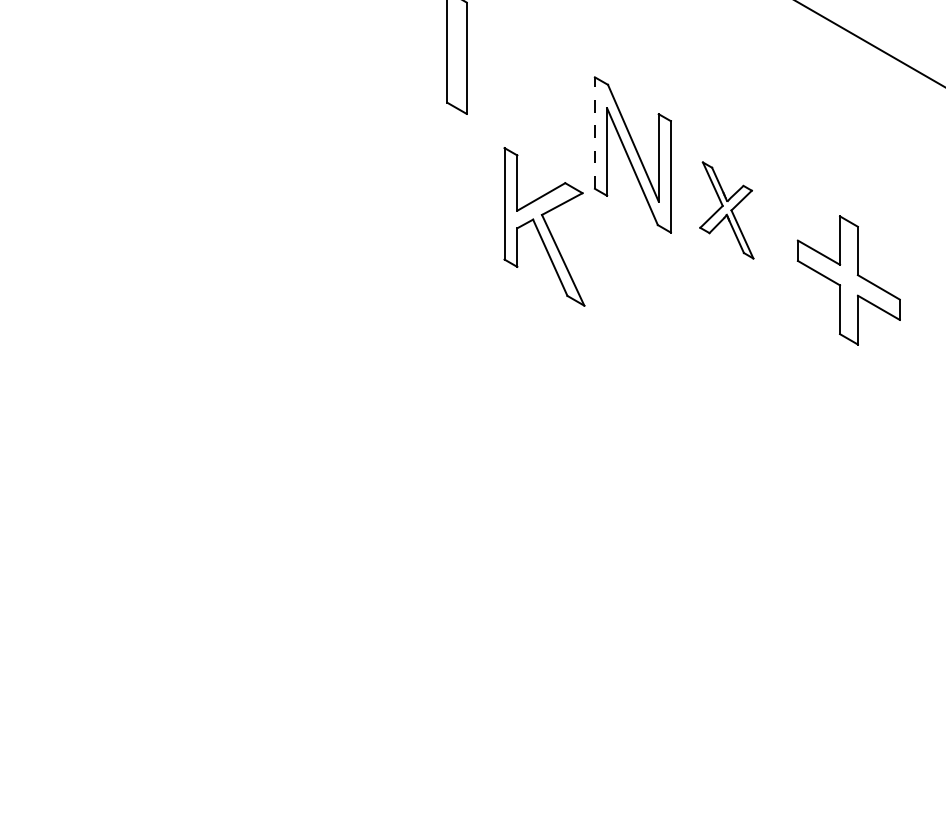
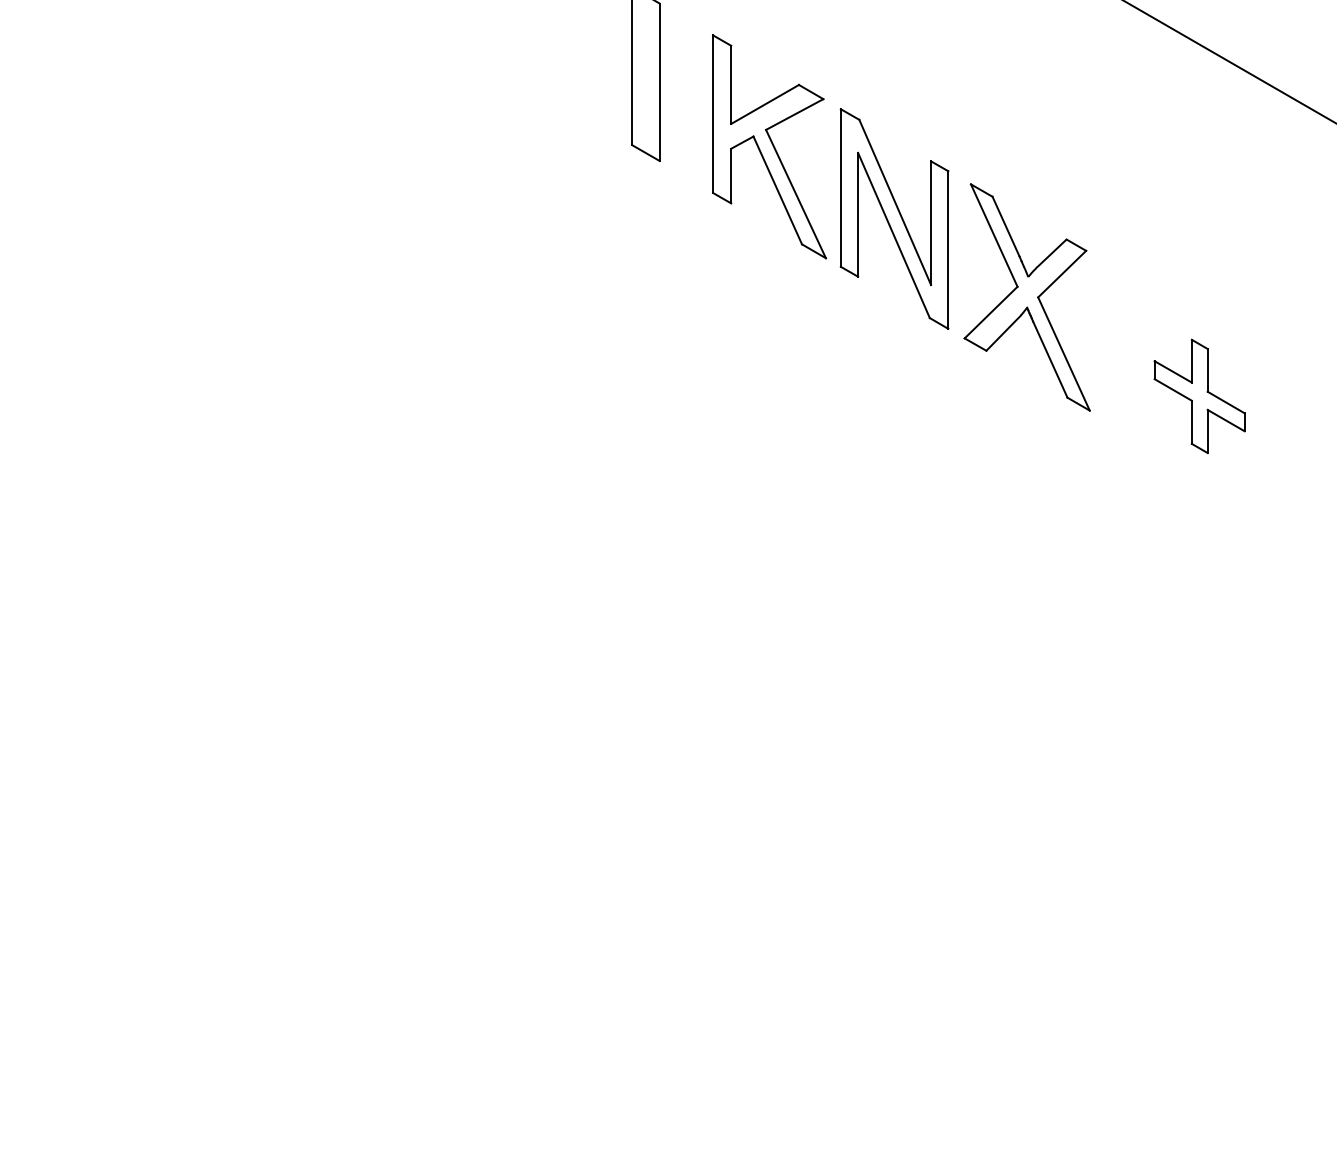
line: (594, 133) -> (840, 188), dashed -> solid
part: (726, 210) -> (1026, 297), size x1.67
part: (544, 226) -> (769, 146), moved
part: (848, 280) -> (1199, 396), size x0.62

